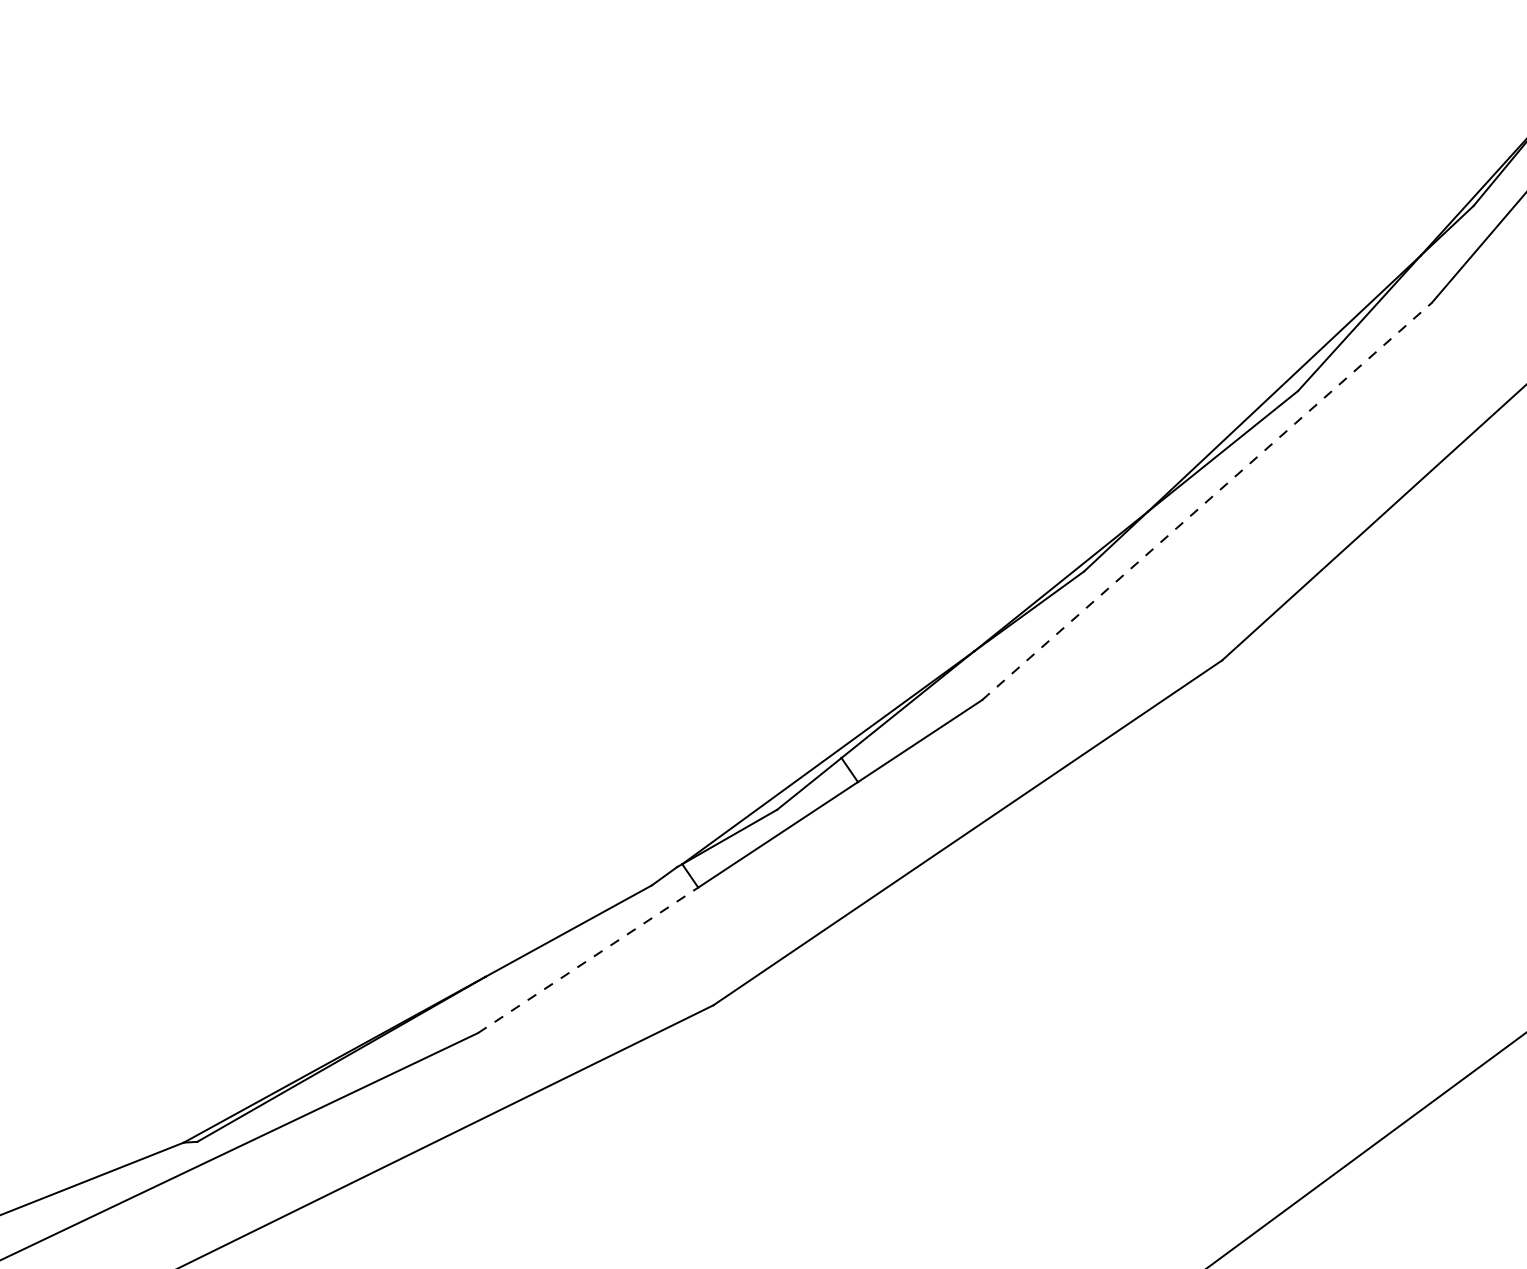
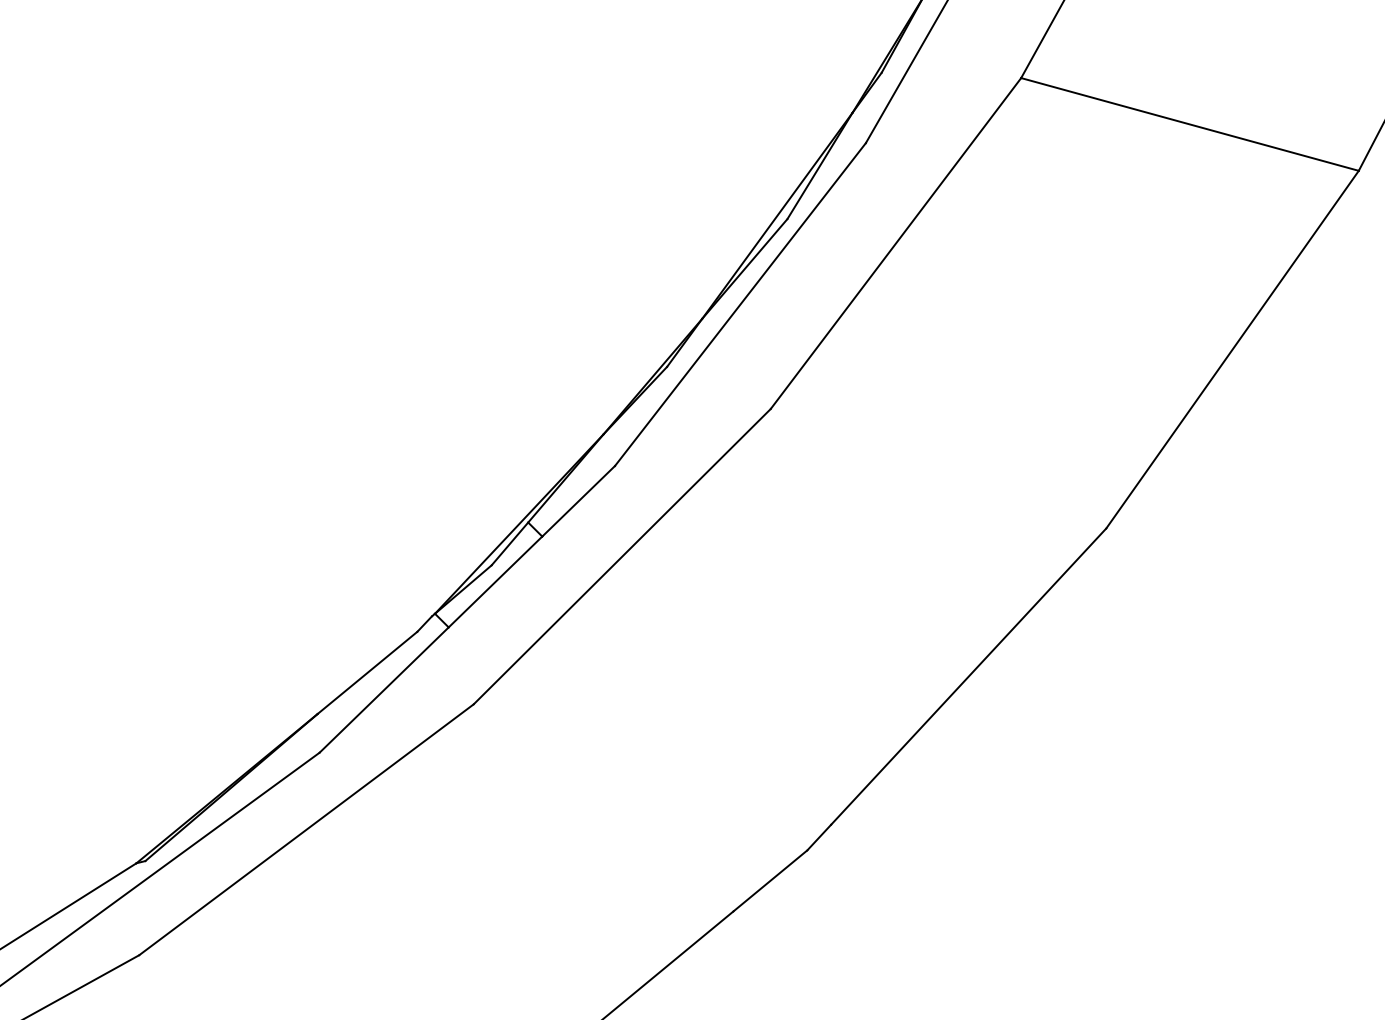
line: (1207, 501) -> (740, 304), dashed -> solid
line: (588, 961) -> (384, 690), dashed -> solid

